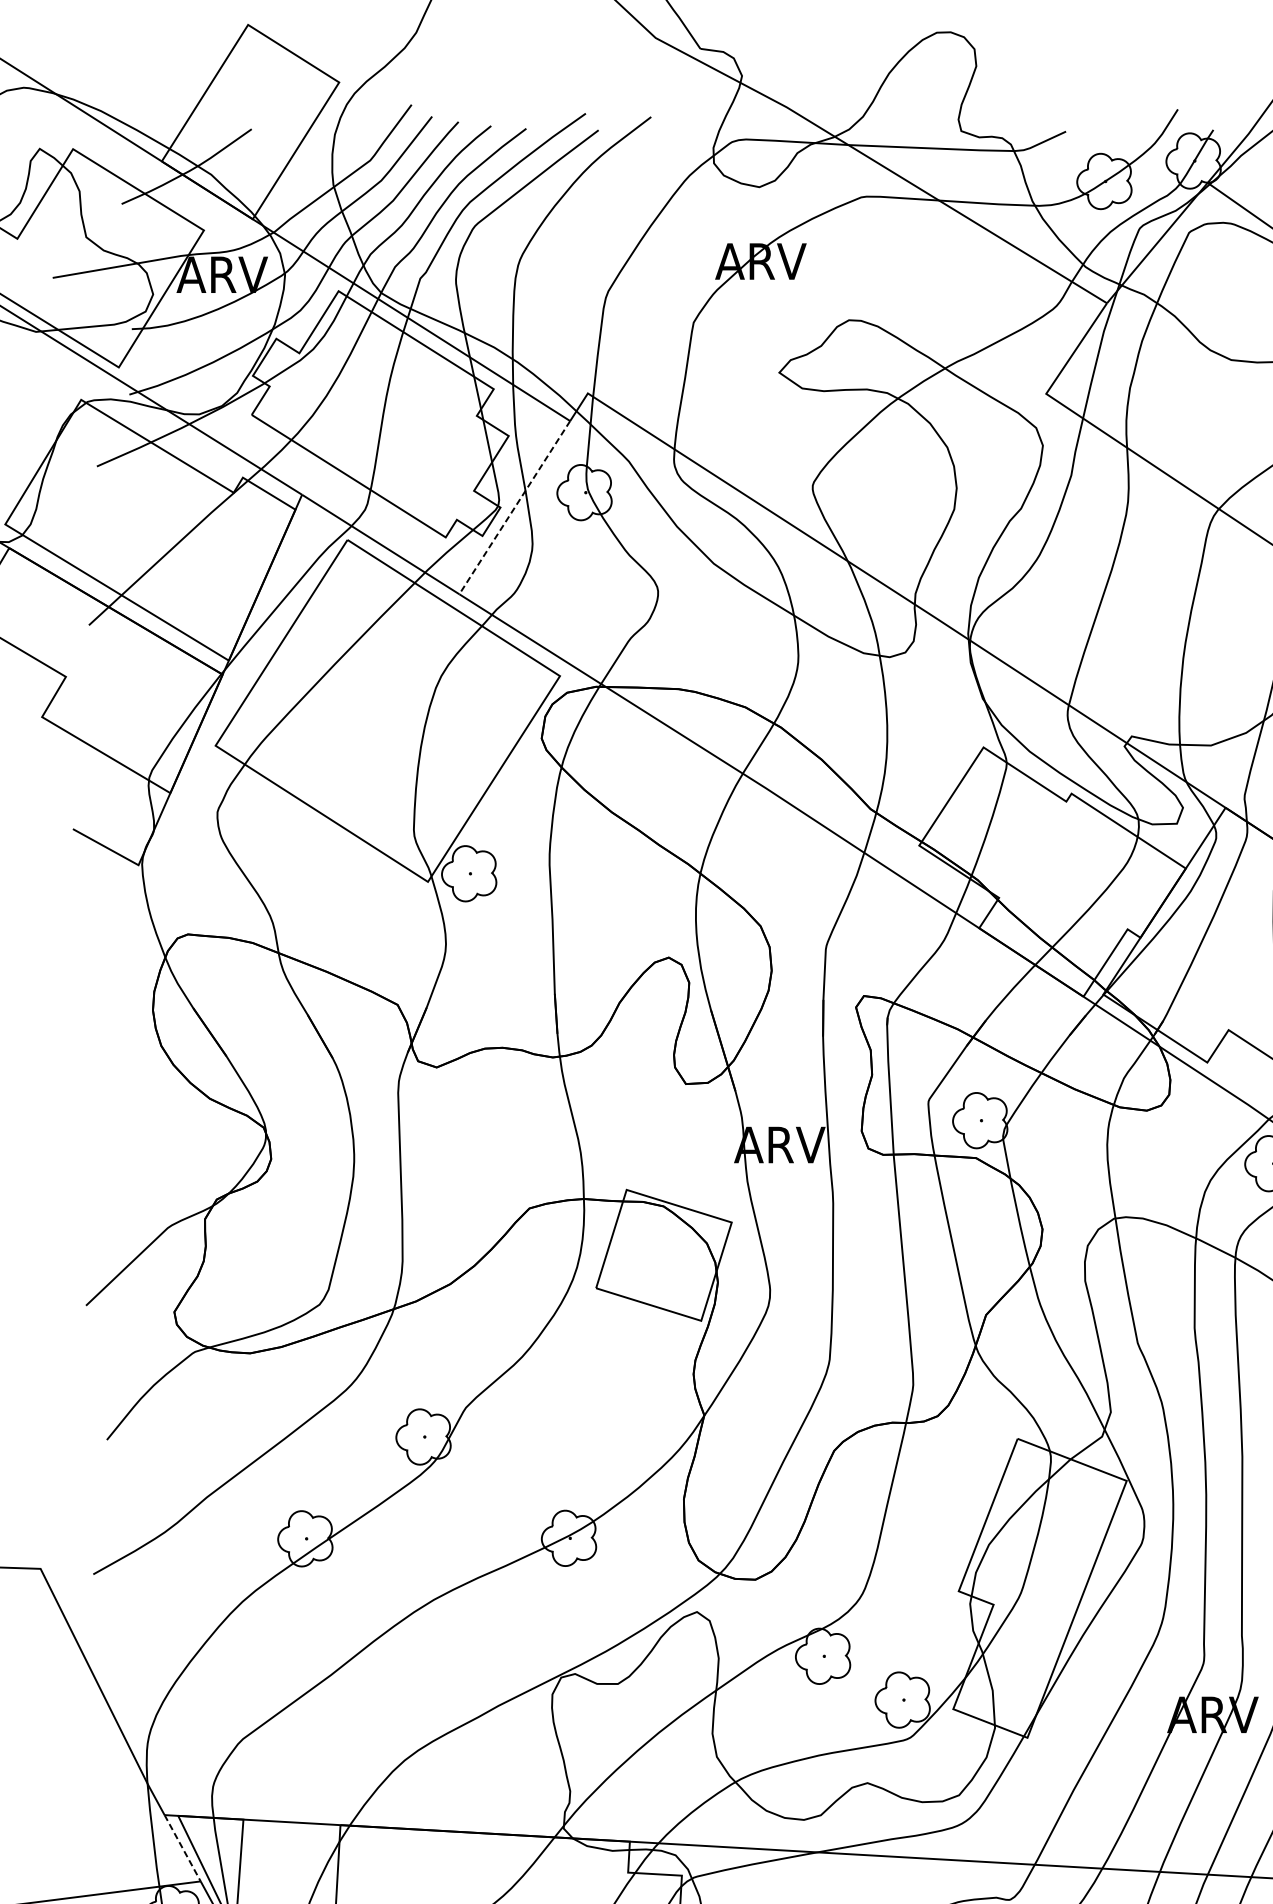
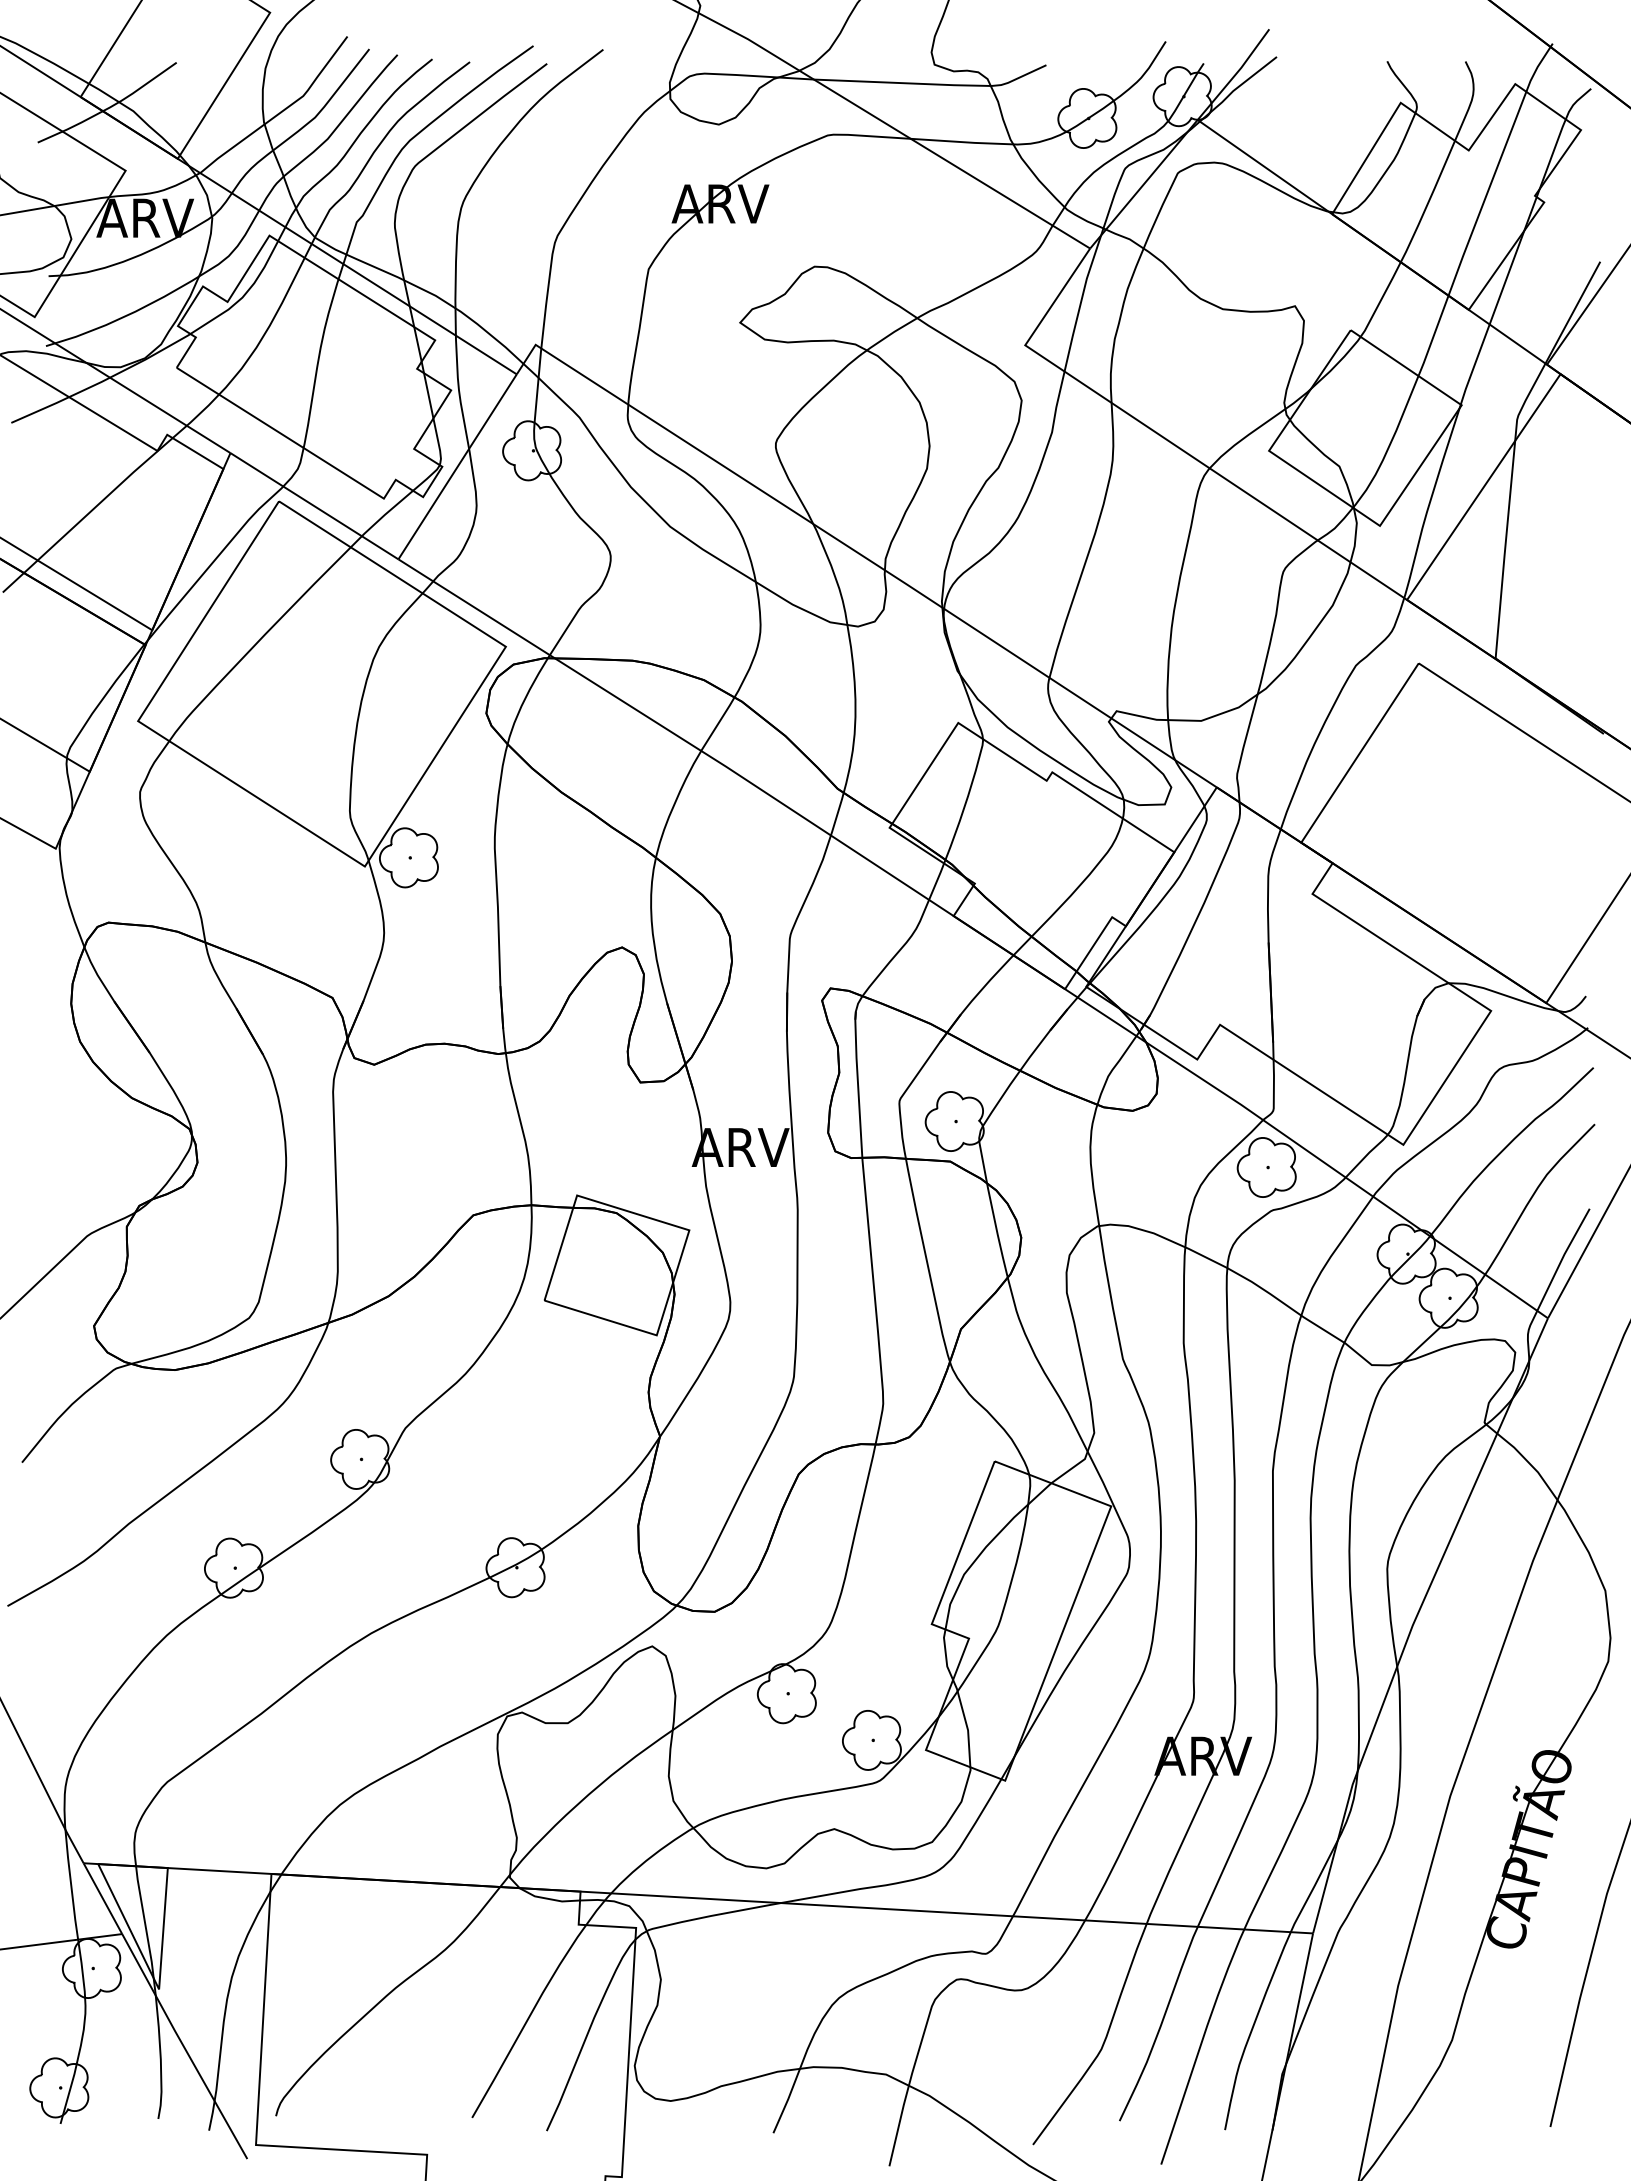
line: (514, 507) -> (457, 466), dashed -> solid
line: (183, 1849) -> (103, 1899), dashed -> solid

